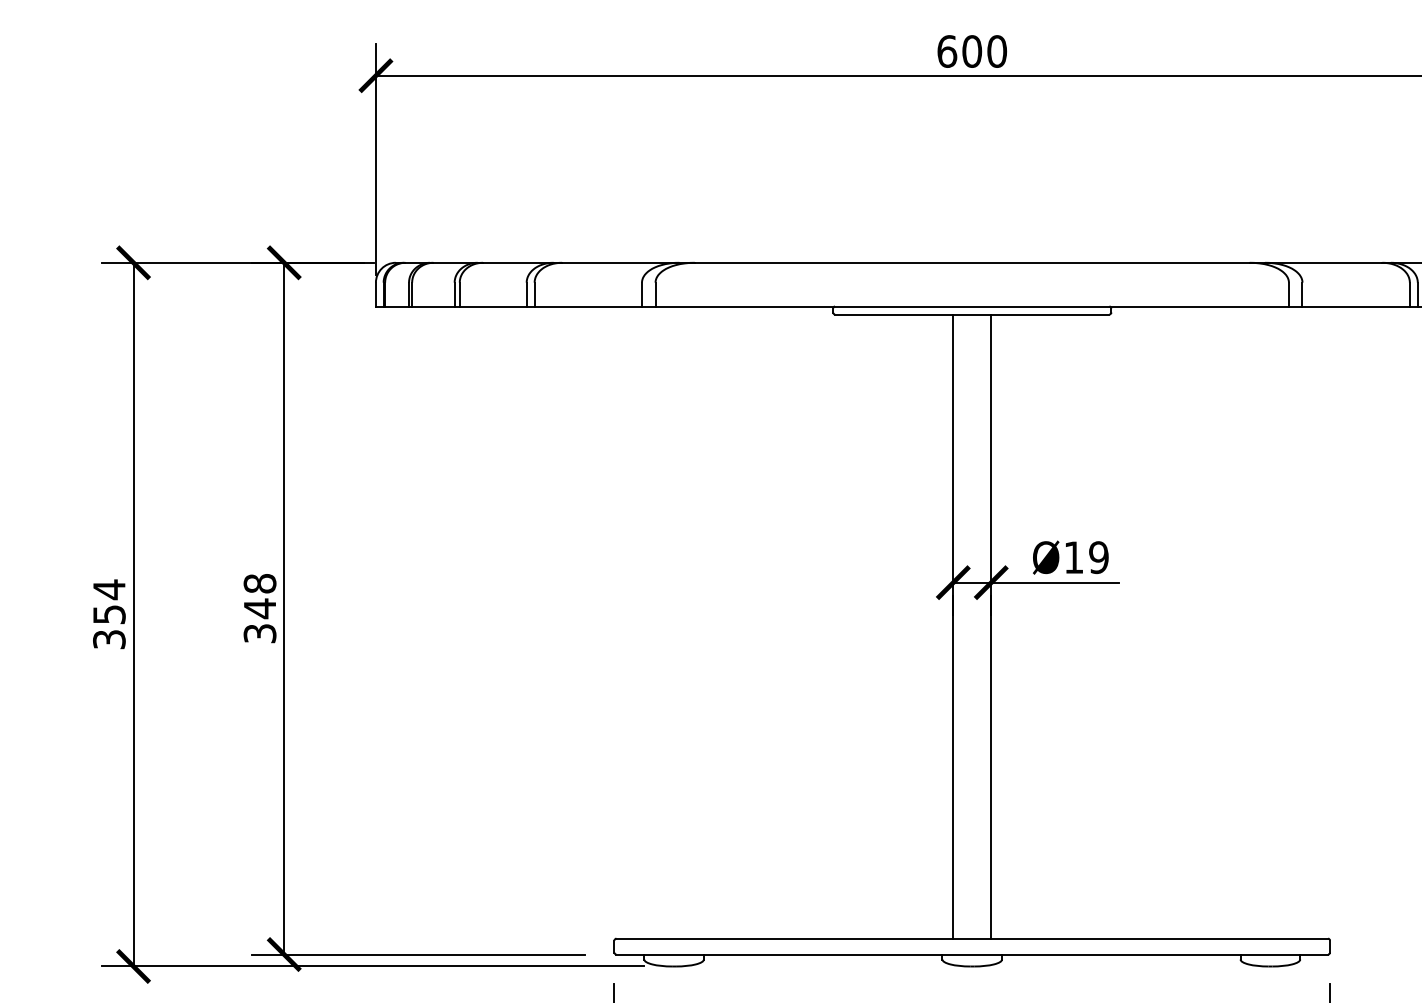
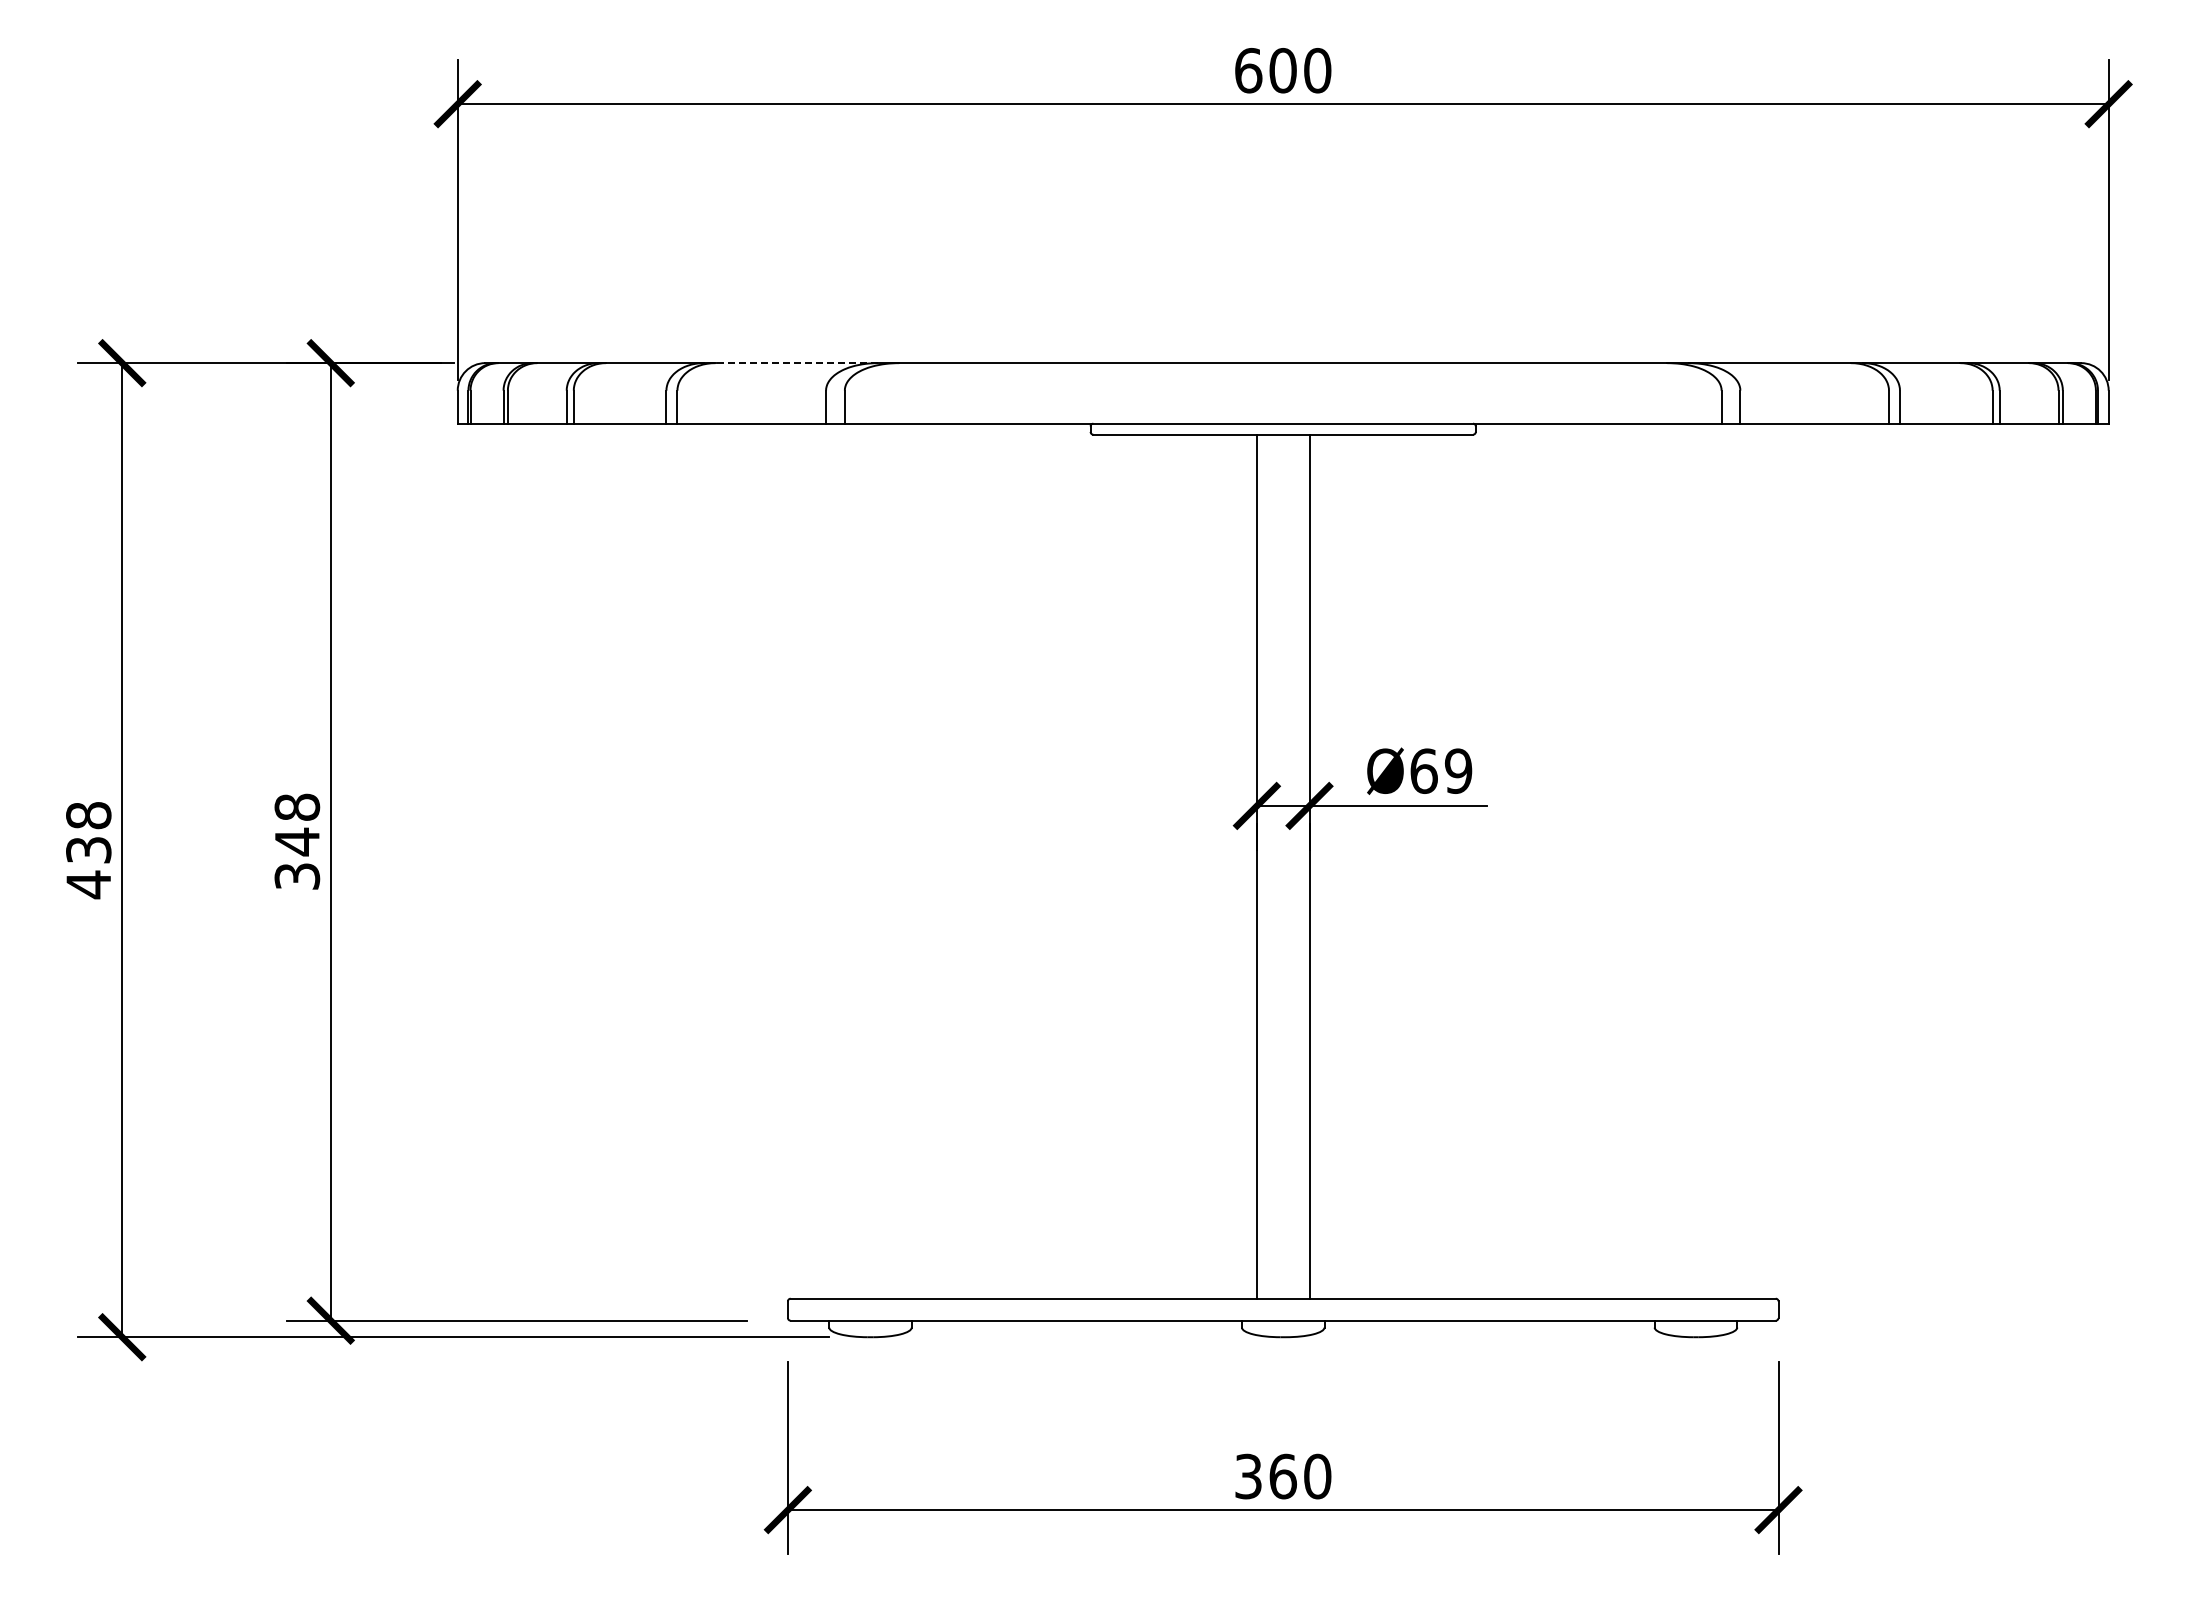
line: (620, 263) -> (796, 363), solid -> dashed
text: (1073, 557) -> (1423, 770), Ø19 -> Ø69
text: (109, 614) -> (88, 850), 354 -> 438

